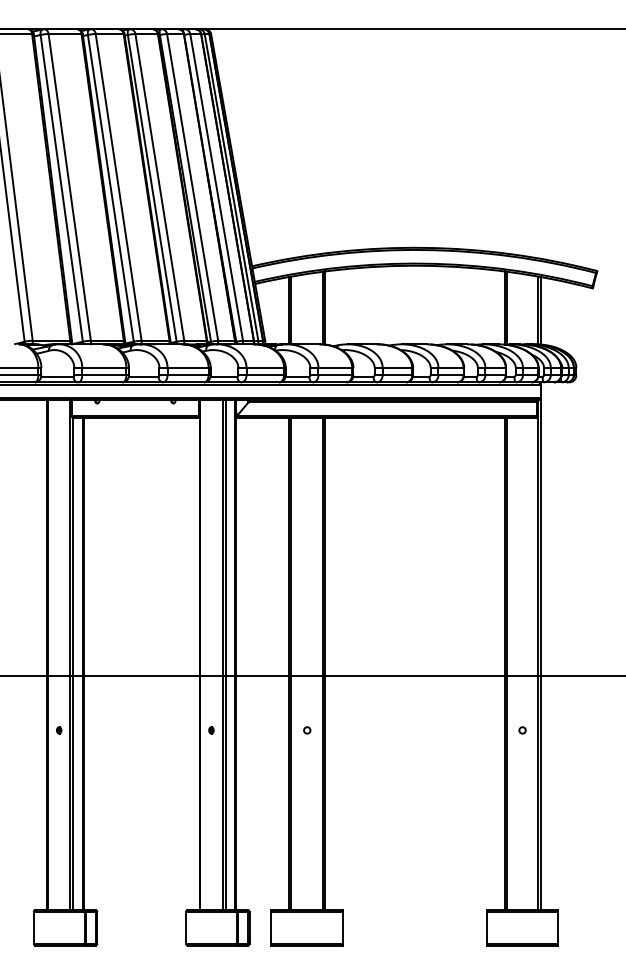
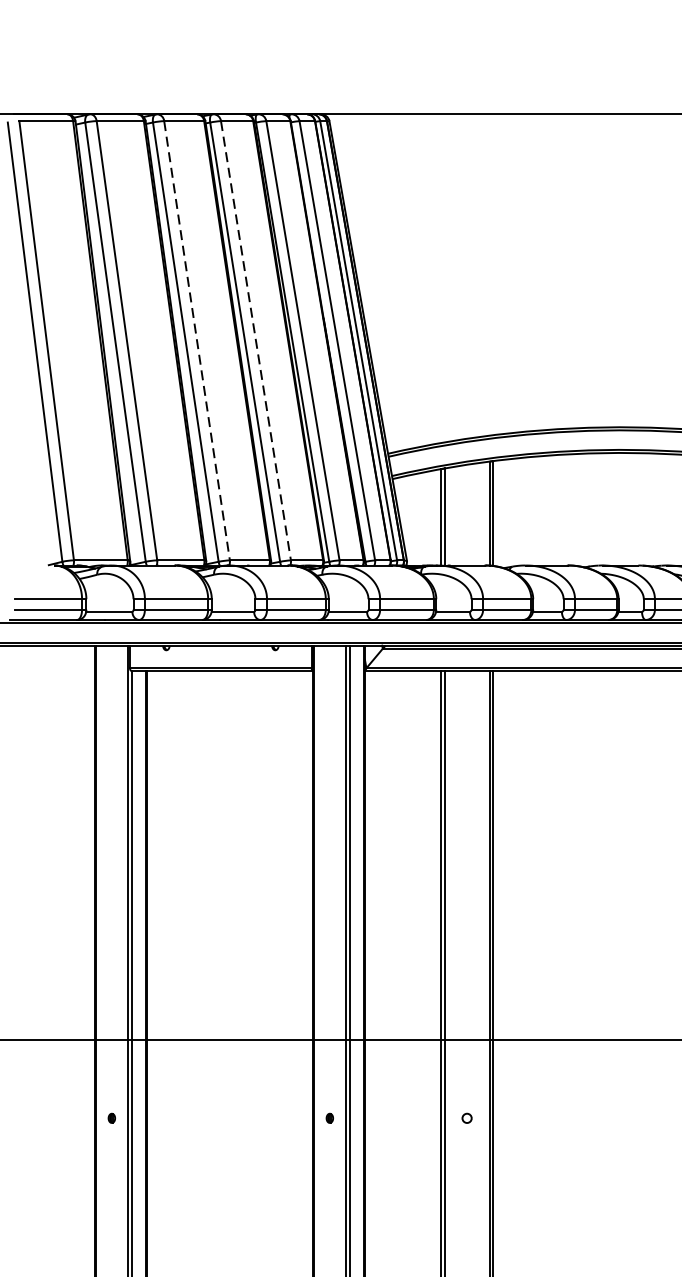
line: (118, 187) -> (196, 340), solid -> dashed
line: (159, 187) -> (255, 340), solid -> dashed

